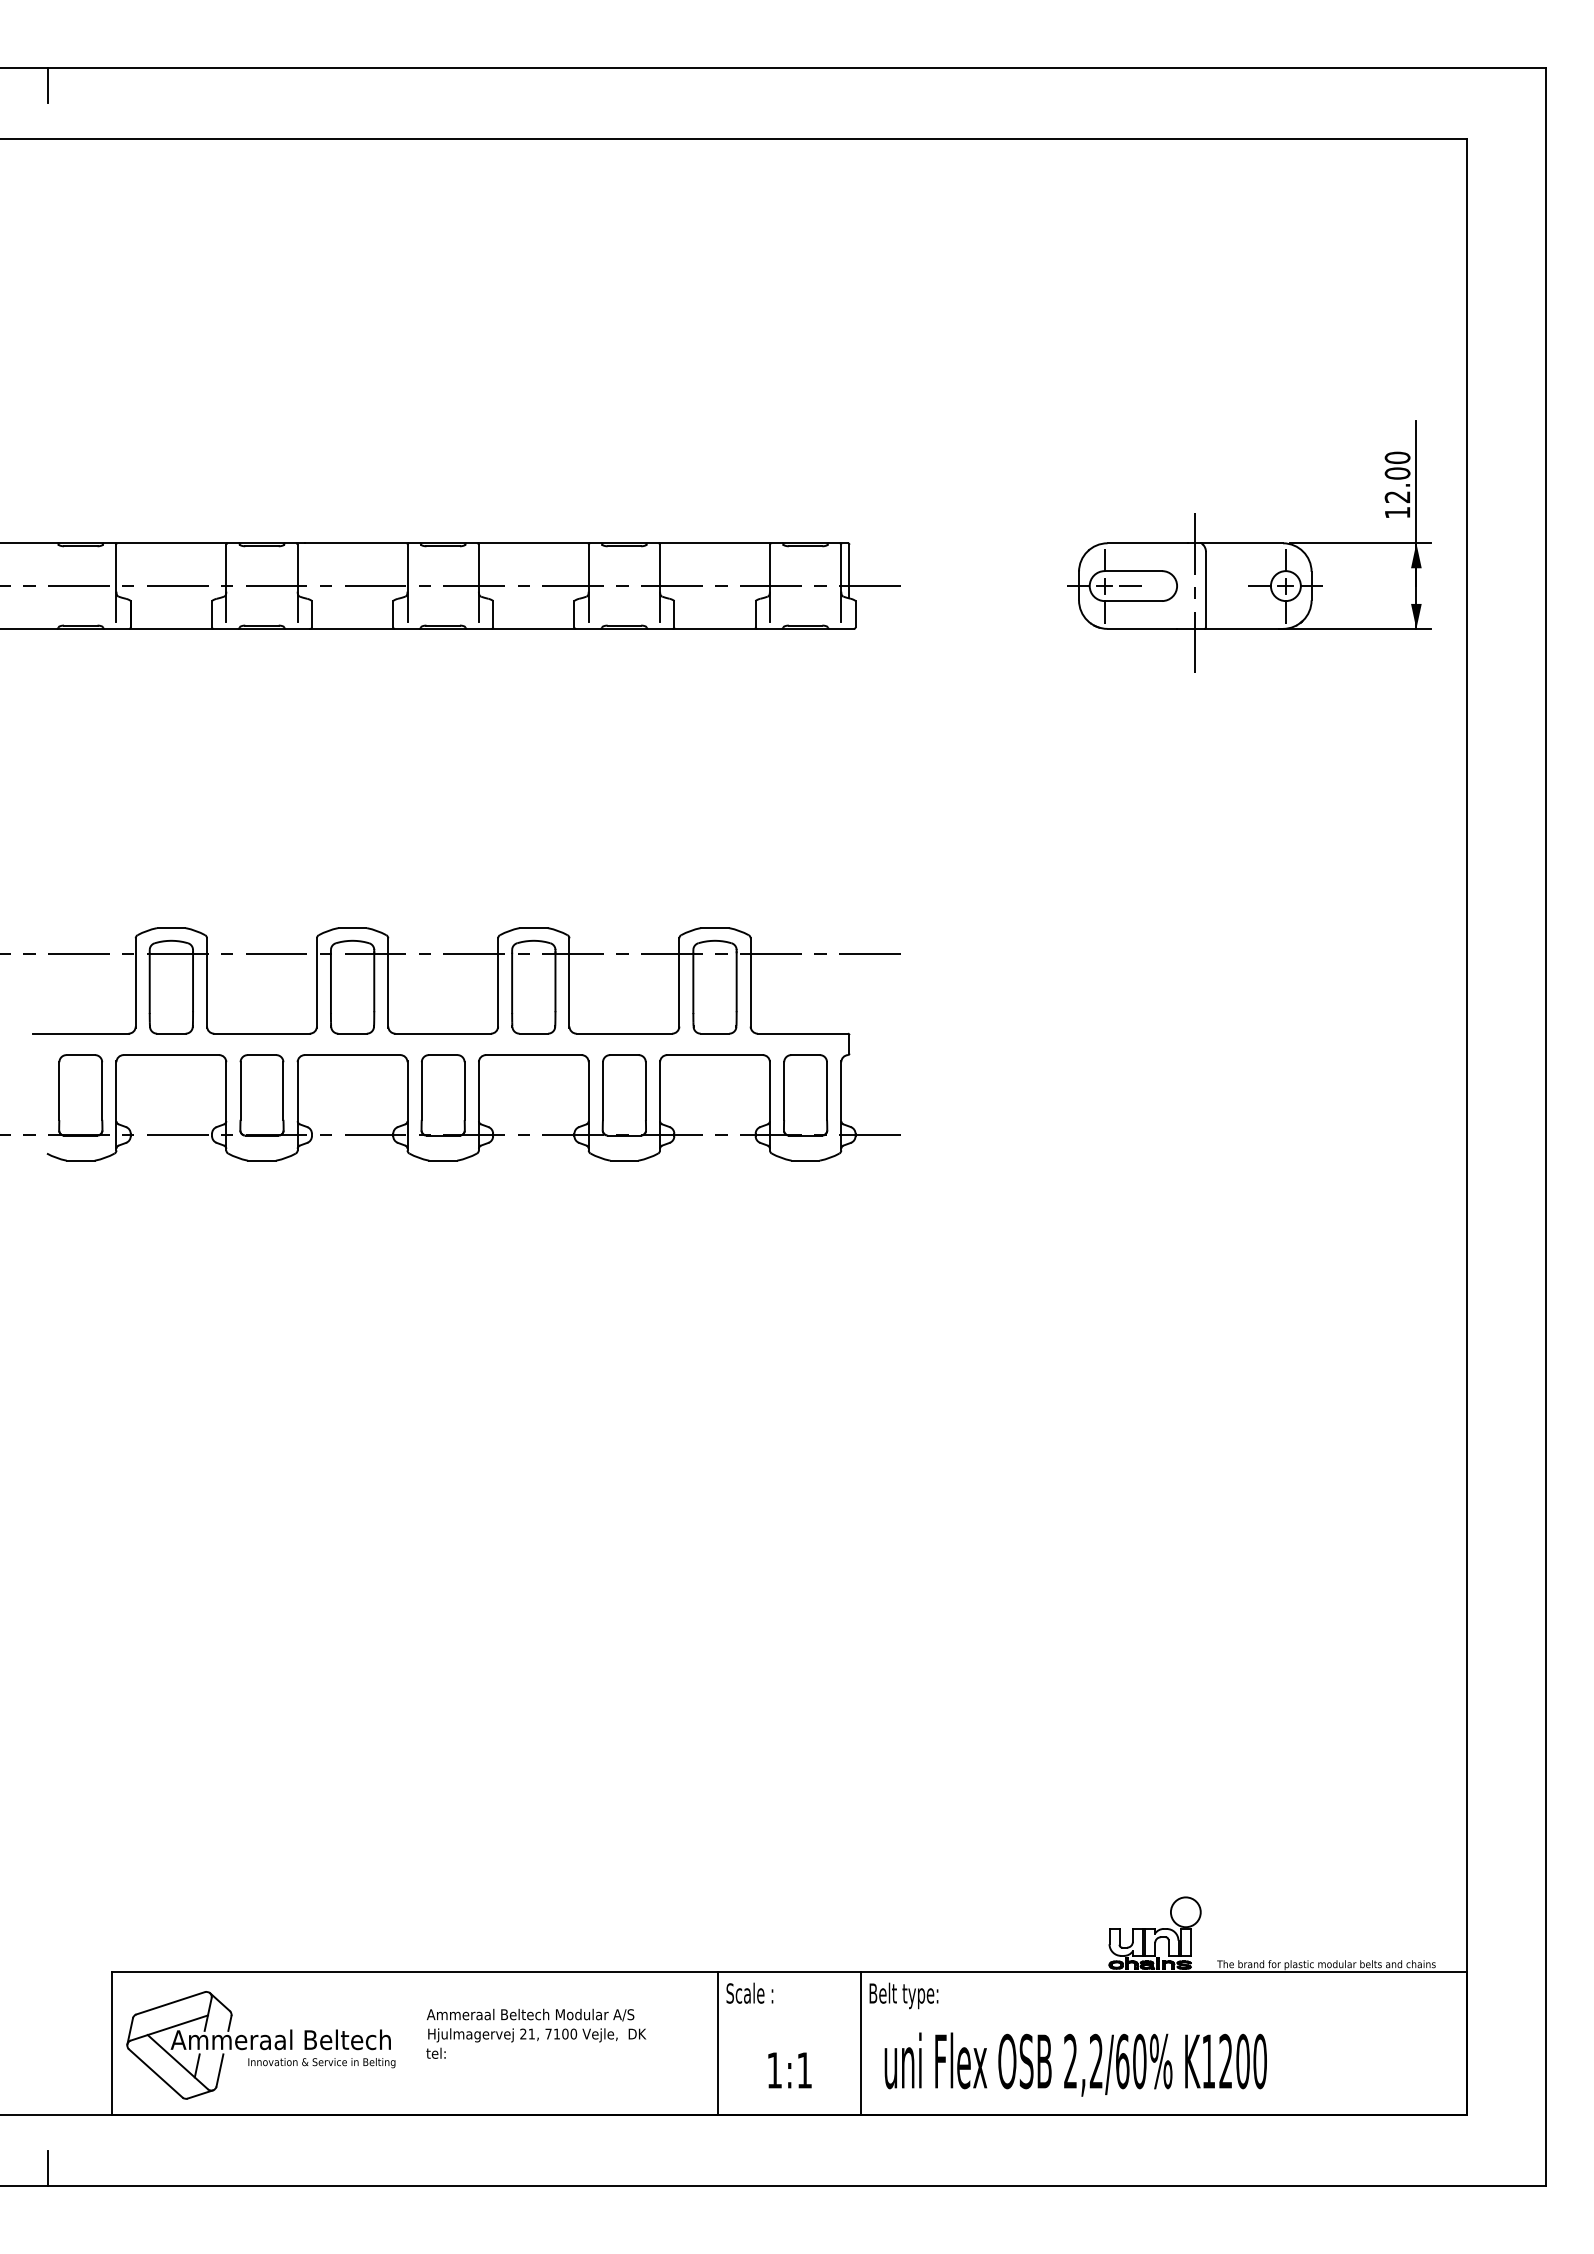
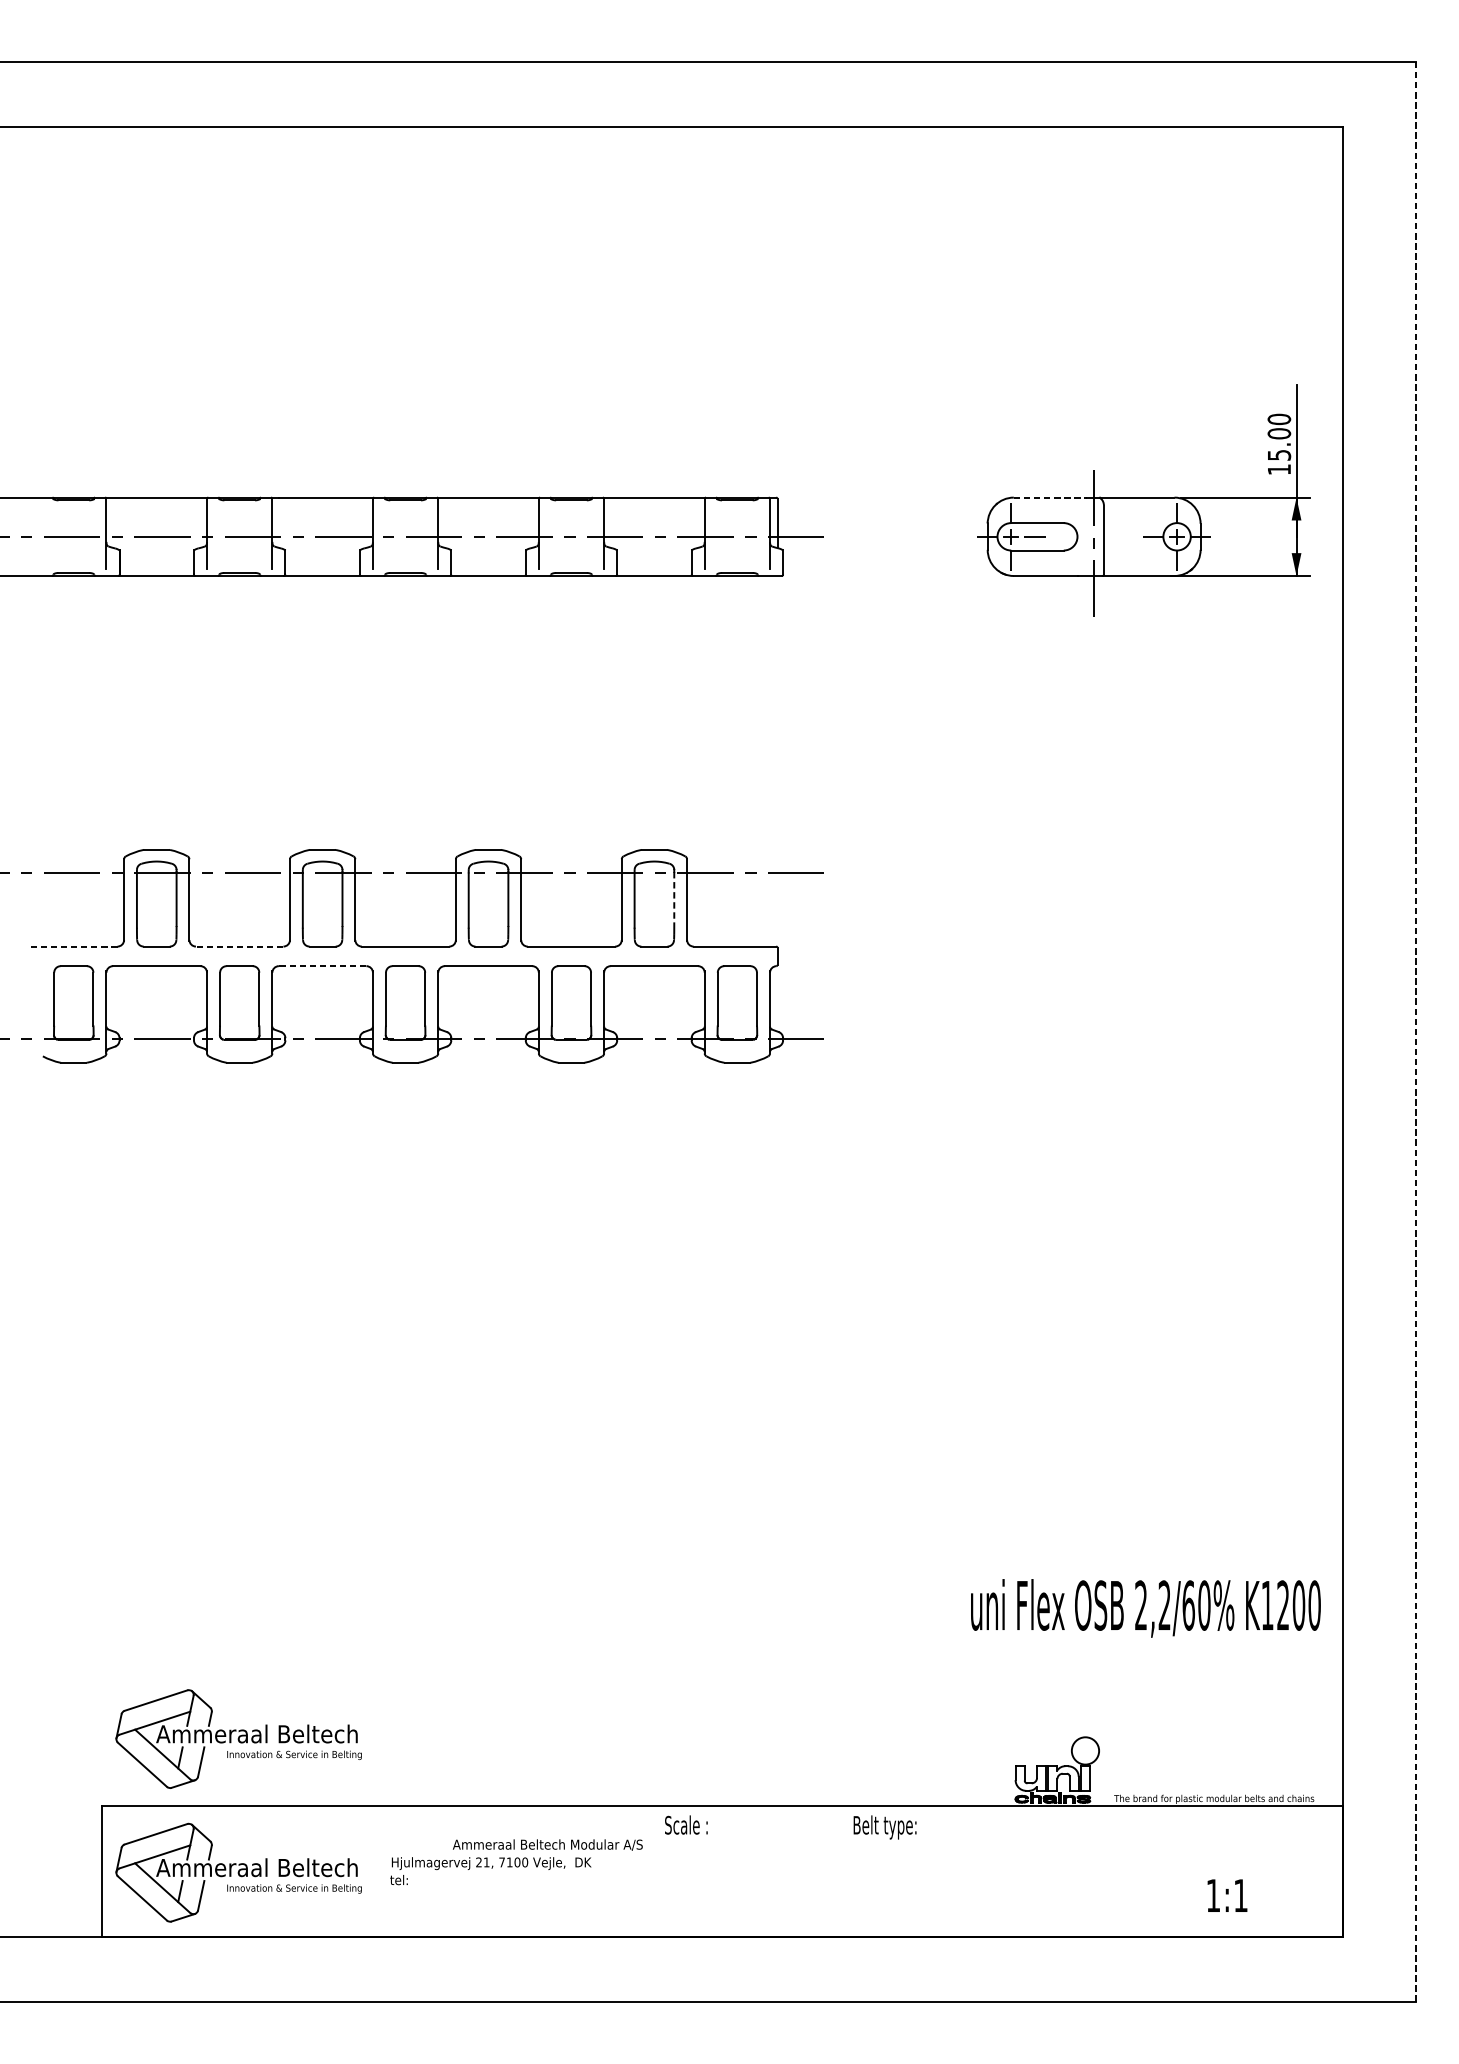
line: (48, 85) -> (44, 78), removed
text: (1397, 497) -> (1279, 455), 12.00 -> 15.00
line: (1148, 543) -> (1051, 497), solid -> dashed
line: (736, 982) -> (674, 899), solid -> dashed
line: (80, 1033) -> (73, 946), solid -> dashed
line: (262, 1033) -> (240, 946), solid -> dashed
line: (352, 1055) -> (322, 966), solid -> dashed
line: (1546, 1126) -> (1415, 1031), solid -> dashed
part: (260, 1899) -> (238, 1739), added
text: (903, 1995) -> (884, 1827), moved
text: (530, 2014) -> (547, 1844), moved
line: (718, 2043) -> (657, 1871), removed
line: (861, 2043) -> (788, 1871), removed
text: (1075, 2064) -> (1145, 1608), moved
text: (789, 2070) -> (1227, 1895), moved
line: (48, 2168) -> (44, 1985), removed

